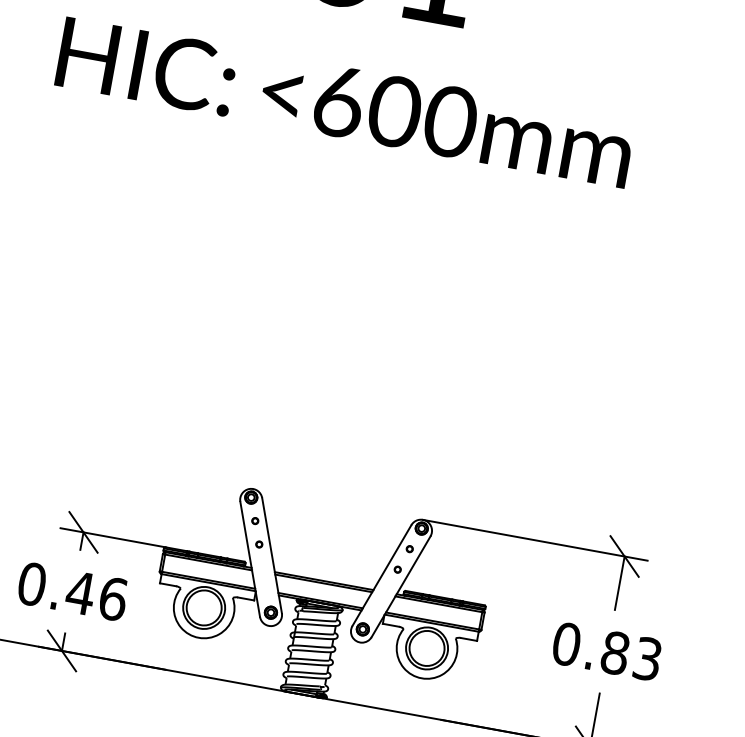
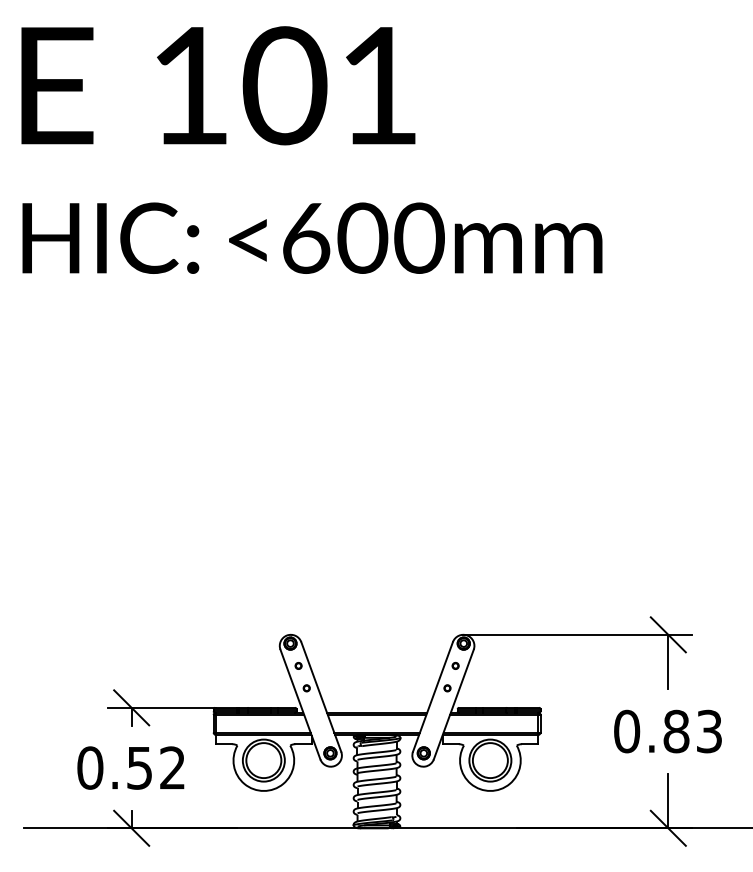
text: (97, 595) -> (156, 767), 0.46 -> 0.52

